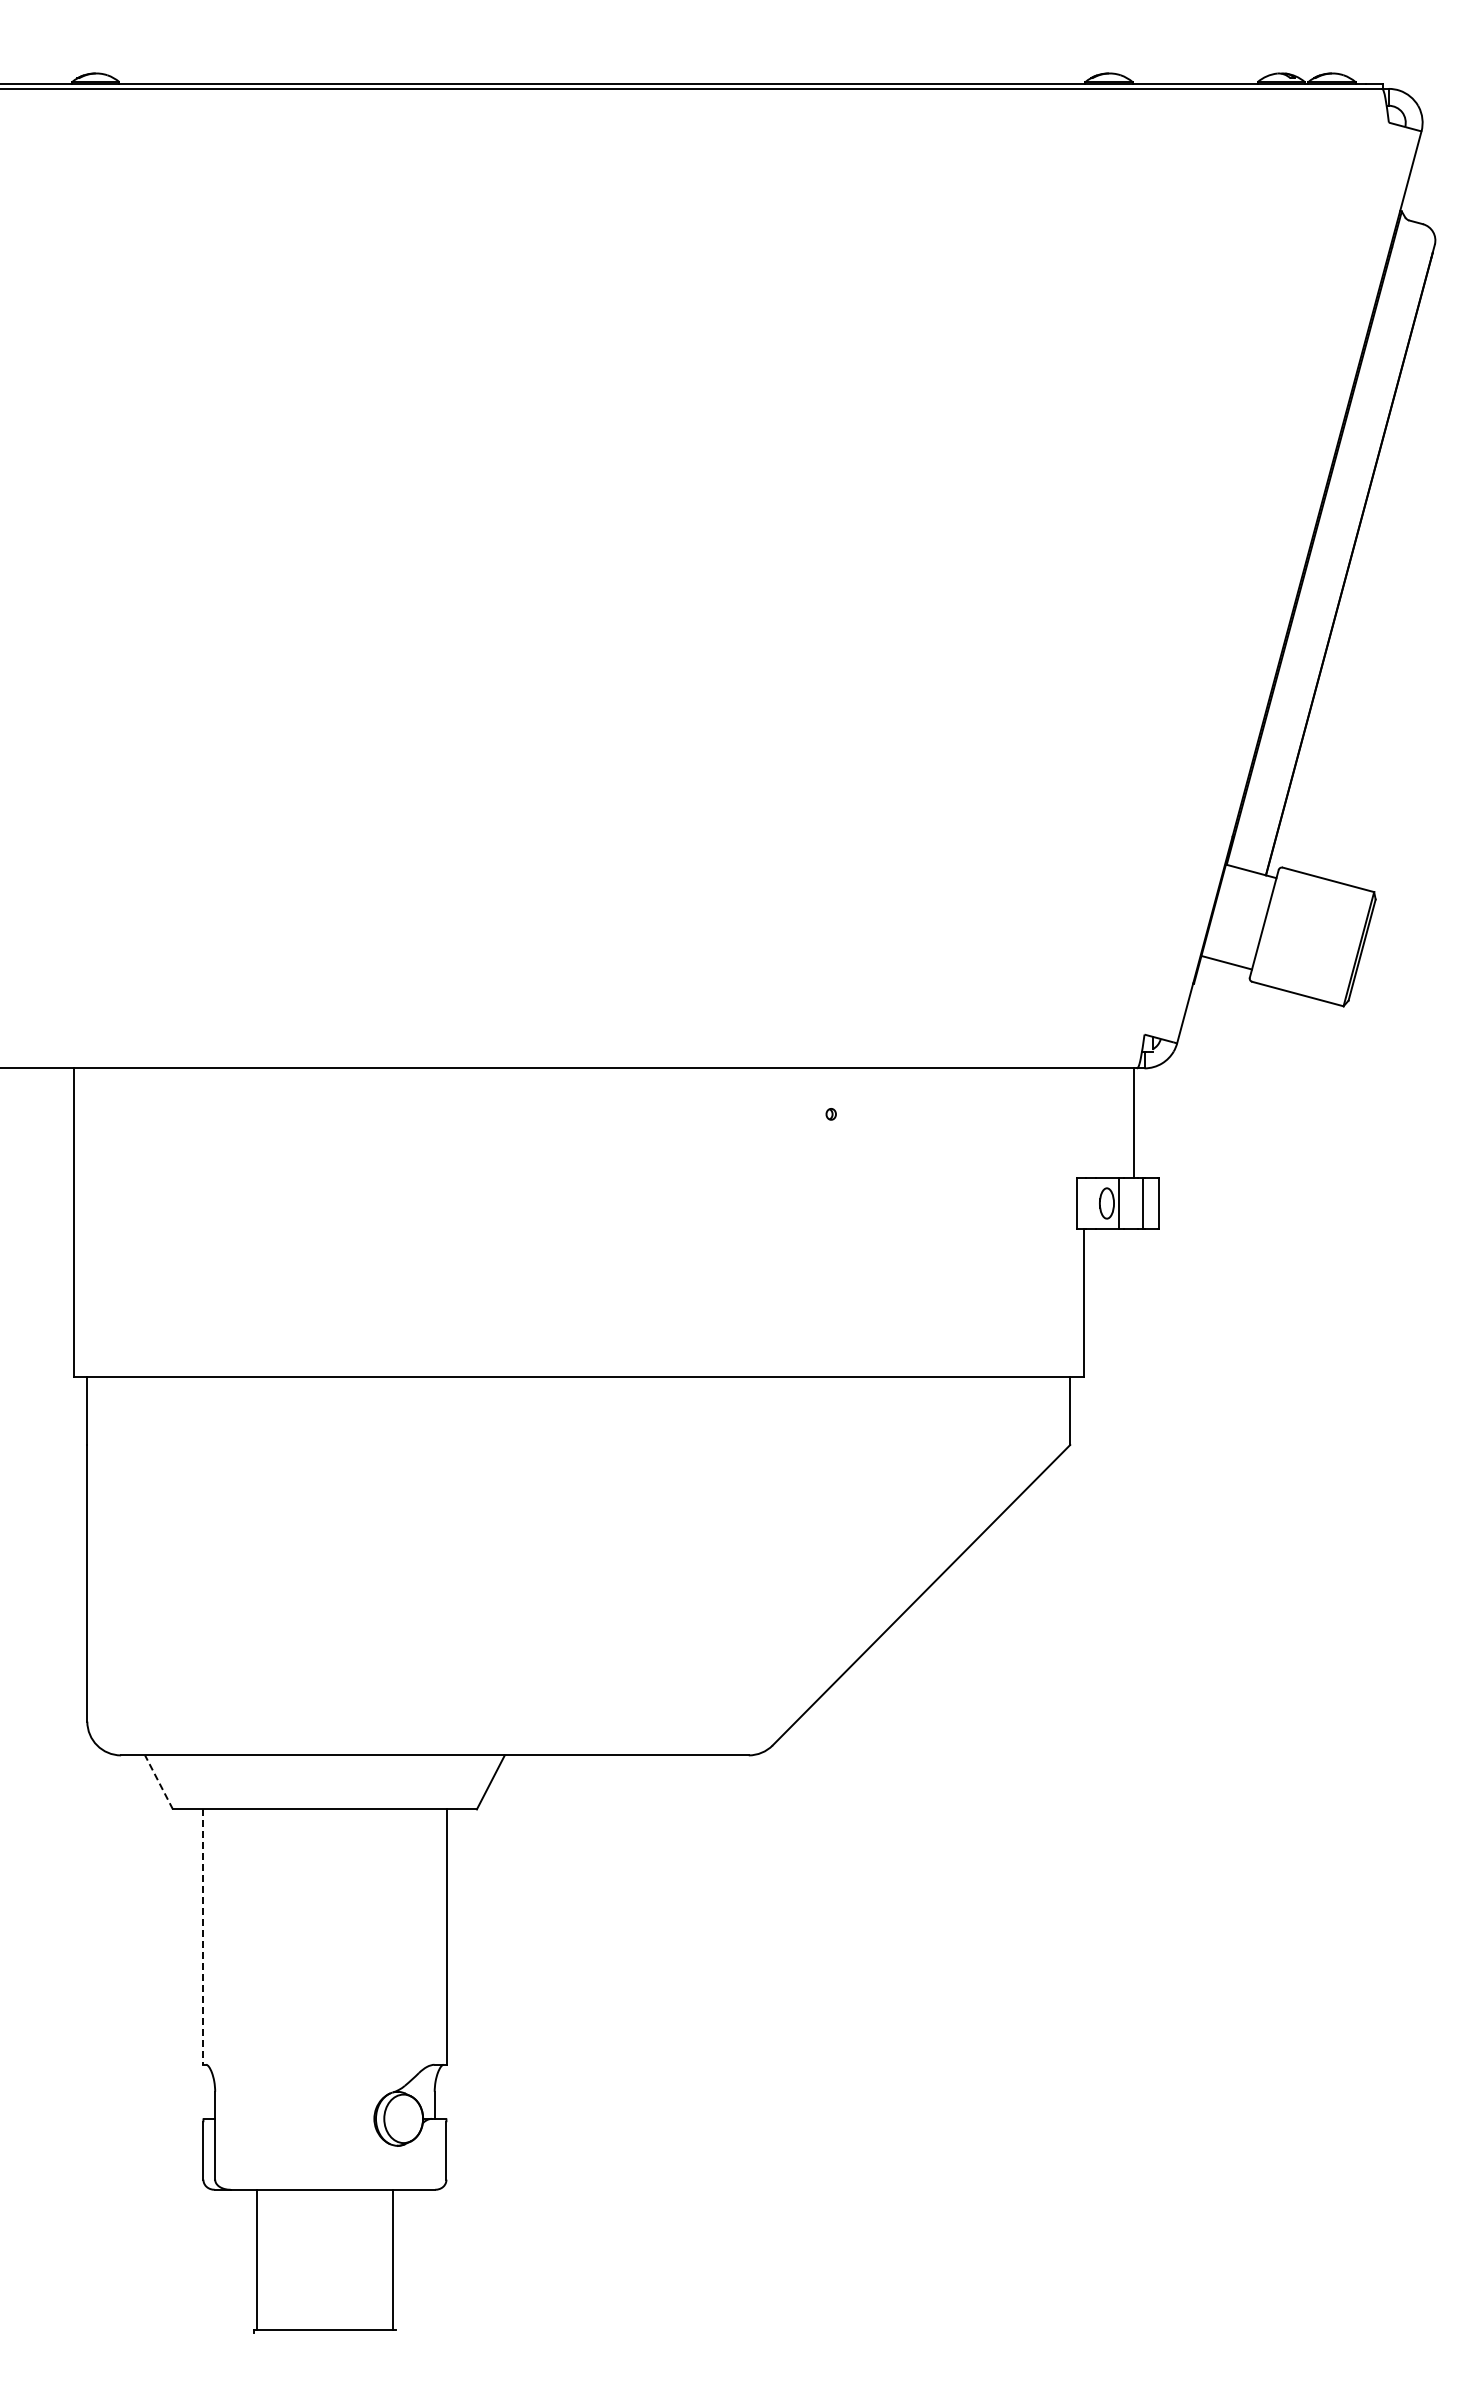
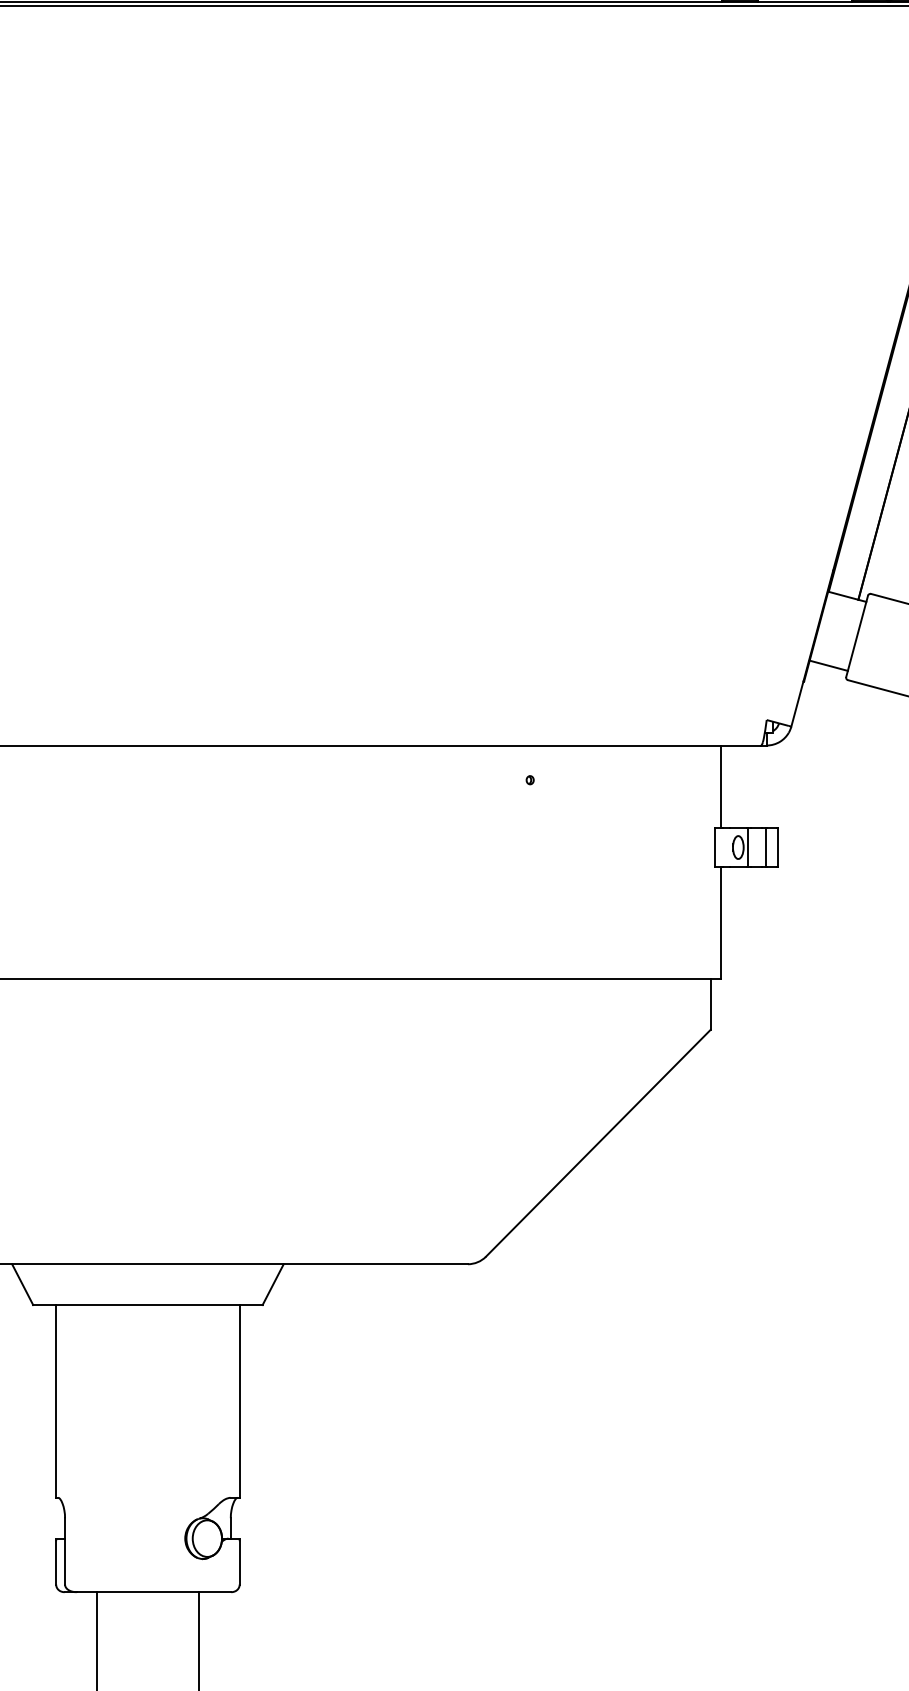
line: (1133, 1123) -> (720, 787), moved
line: (158, 1781) -> (22, 1283), dashed -> solid
line: (203, 1937) -> (56, 1401), dashed -> solid

